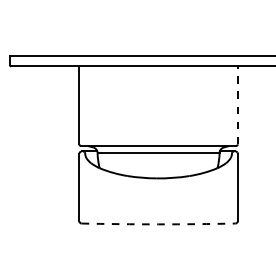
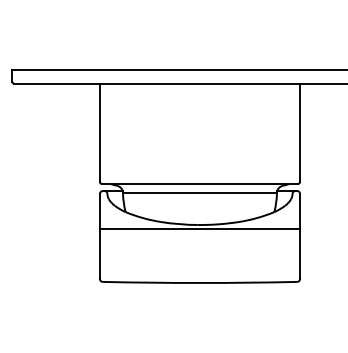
line: (238, 105) -> (300, 132), dashed -> solid
line: (158, 181) -> (199, 228), added
arc: (158, 223) -> (199, 282), dashed -> solid

